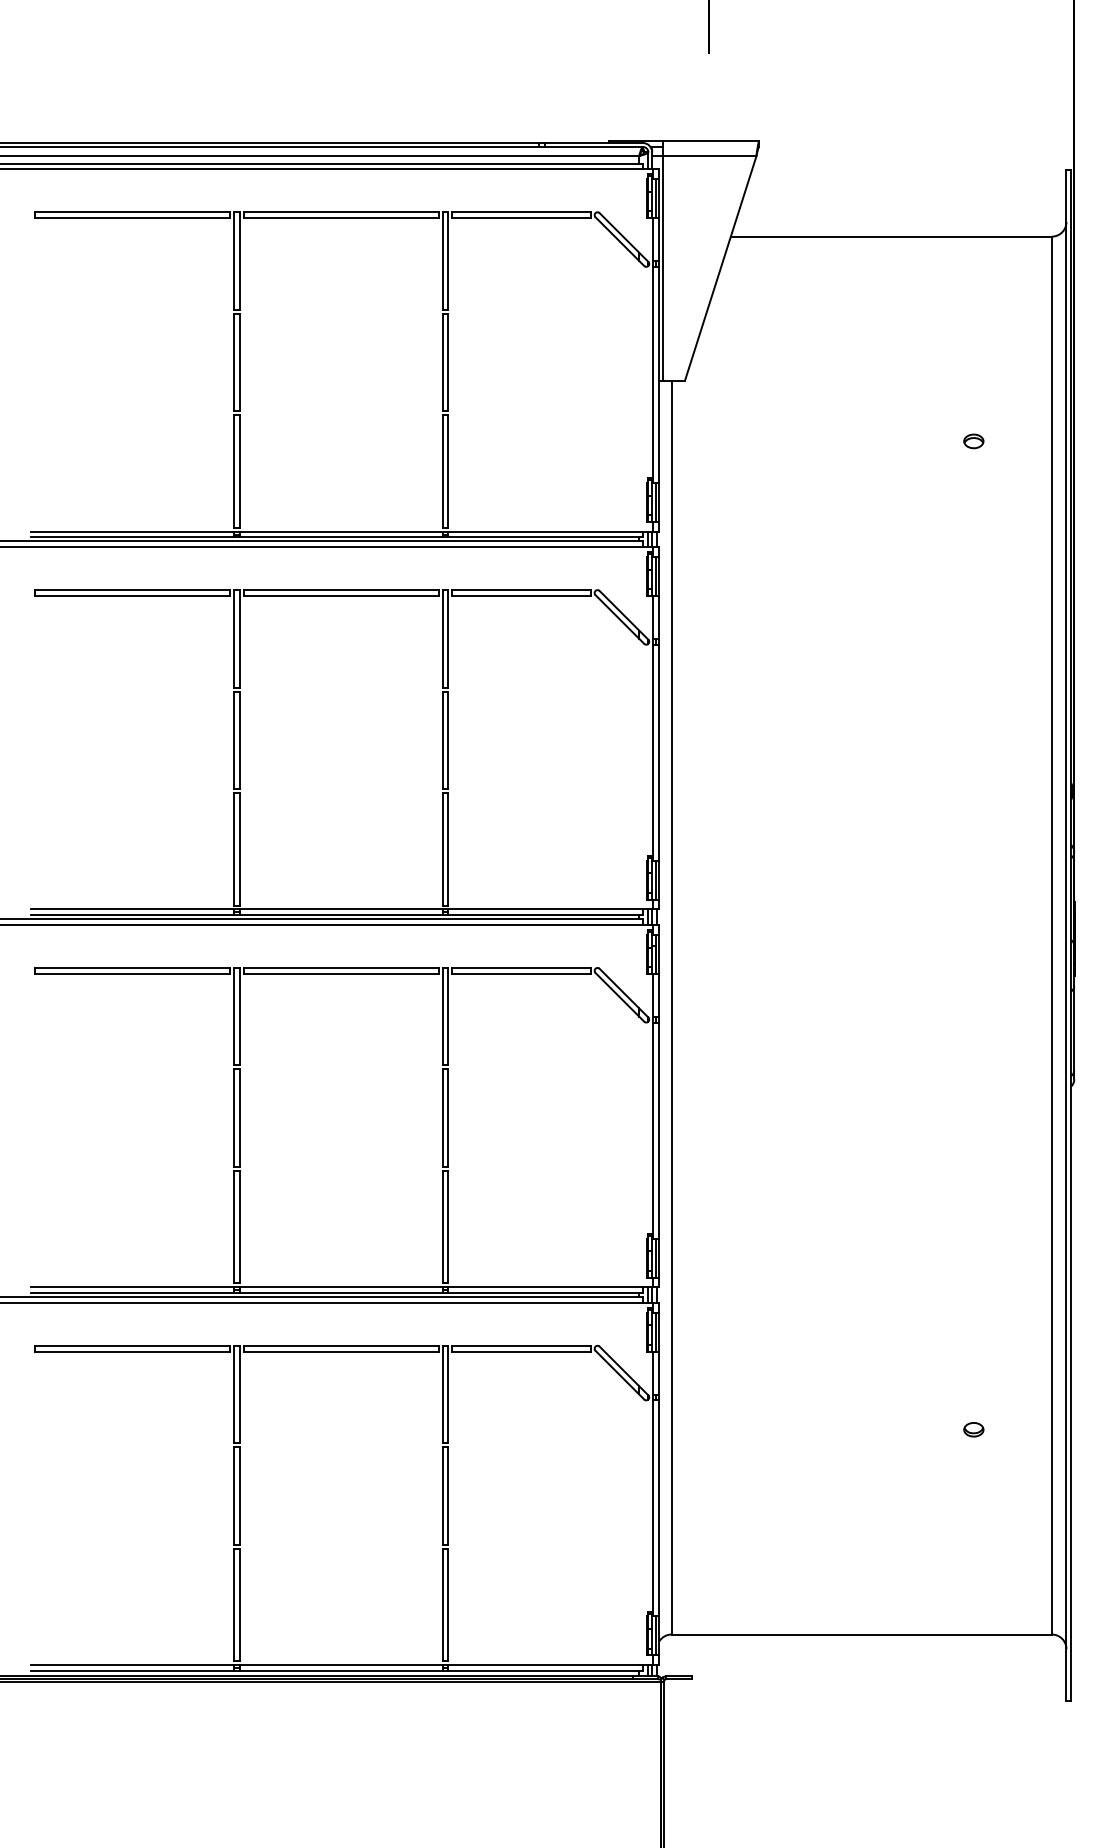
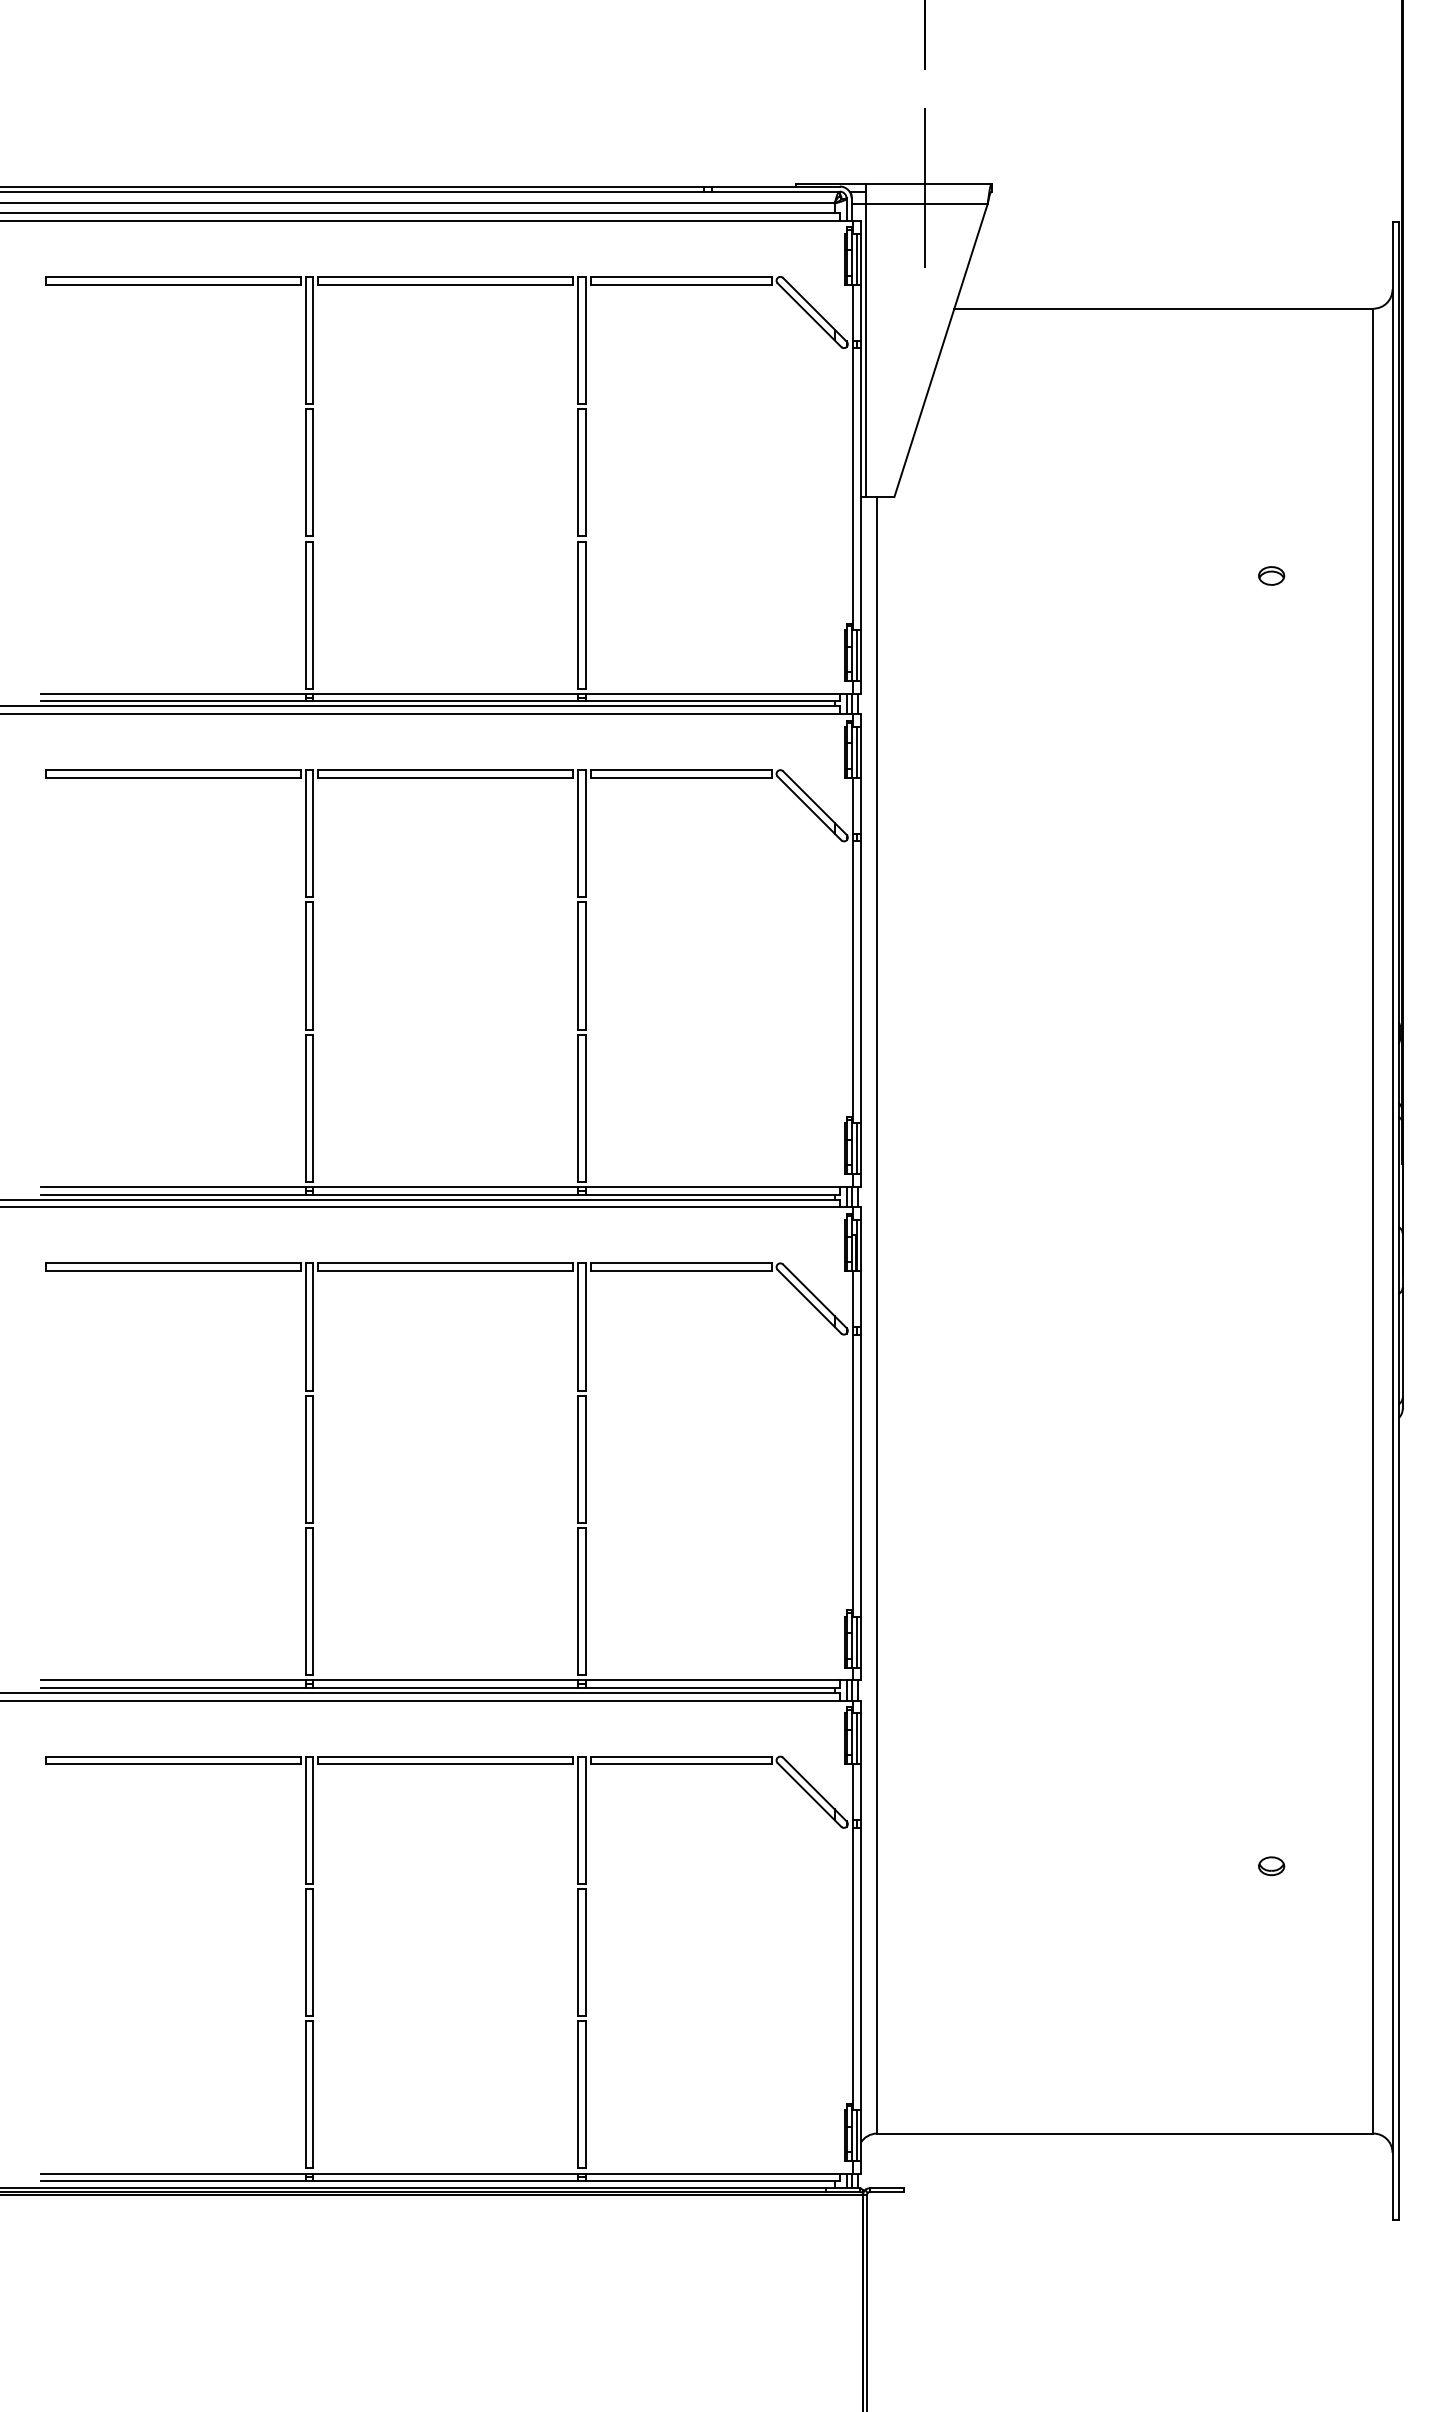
line: (708, 143) -> (925, 187), added

